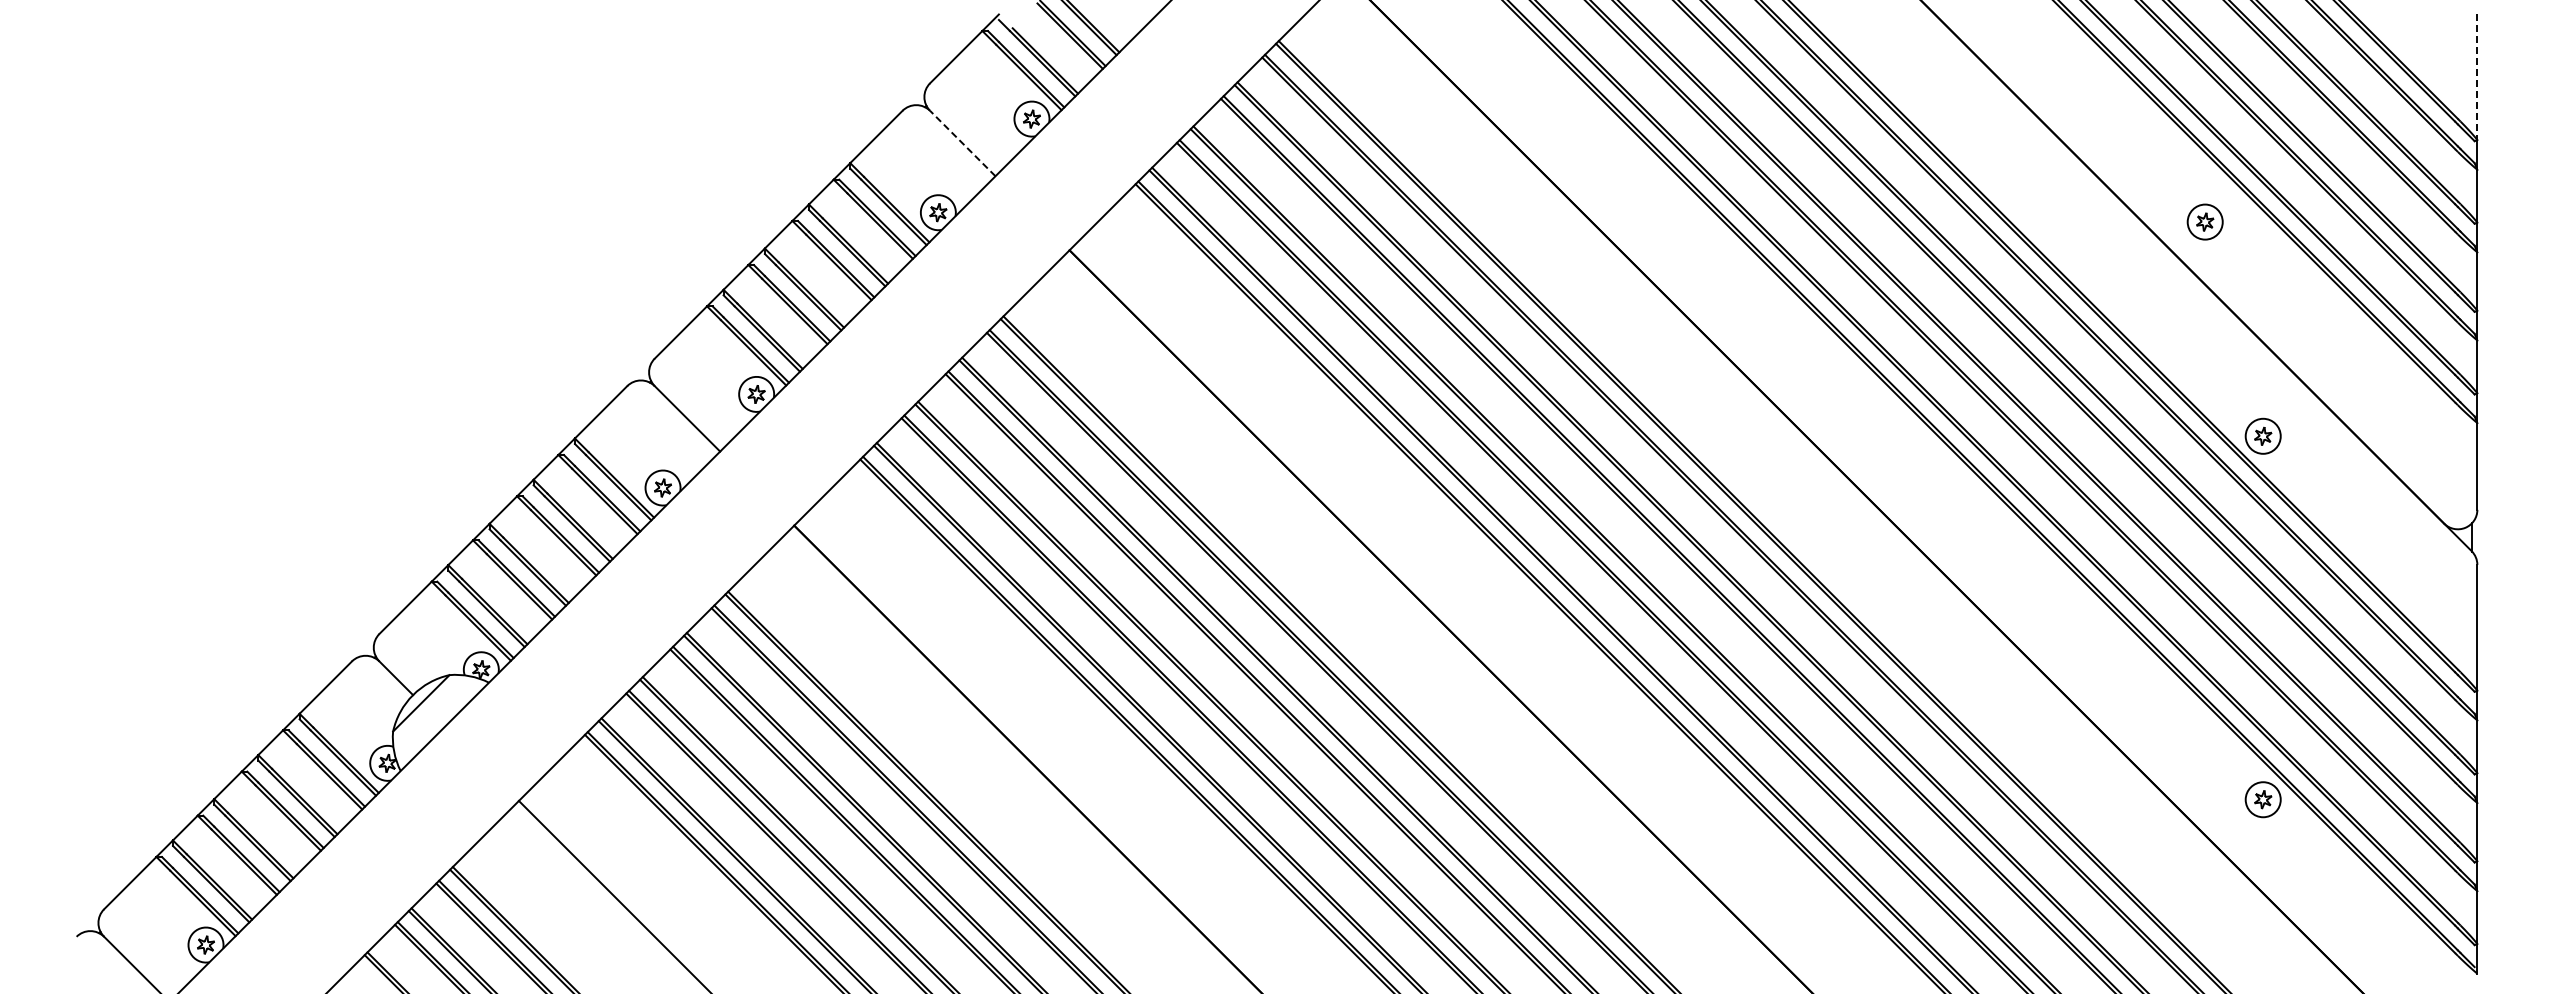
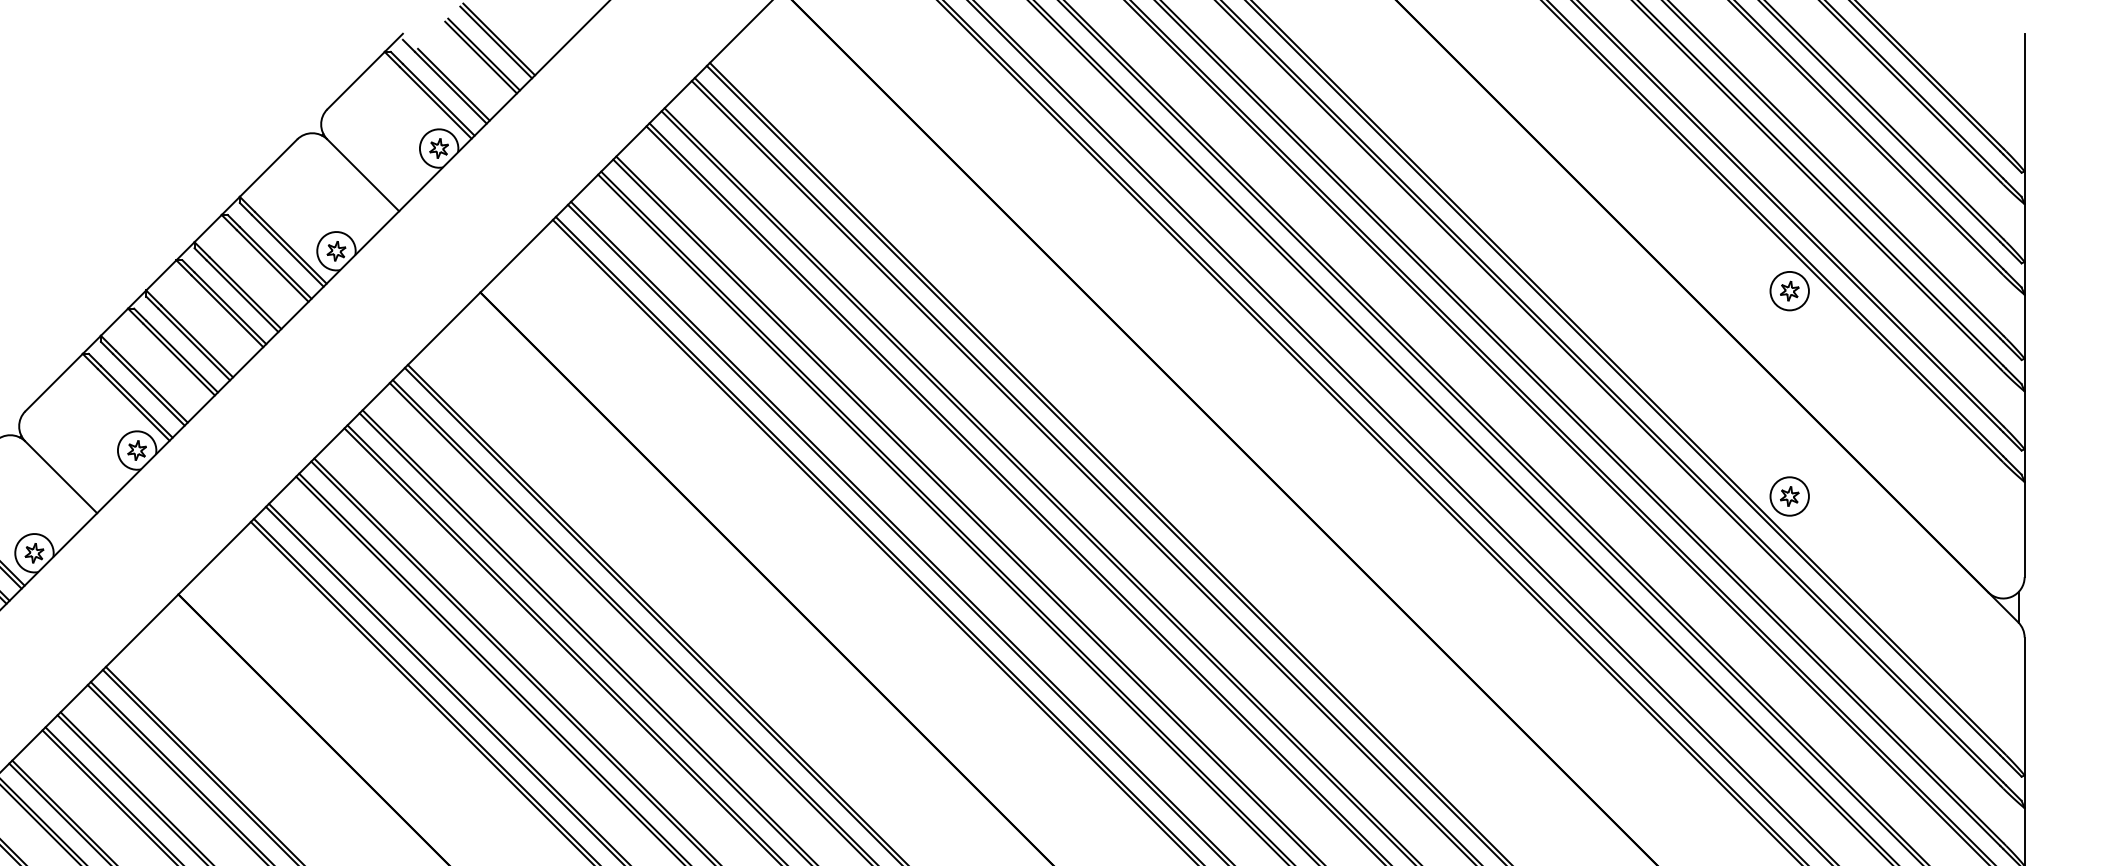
line: (2477, 77) -> (2024, 102), dashed -> solid
line: (962, 143) -> (362, 175), dashed -> solid
part: (2204, 221) -> (1788, 290), moved

